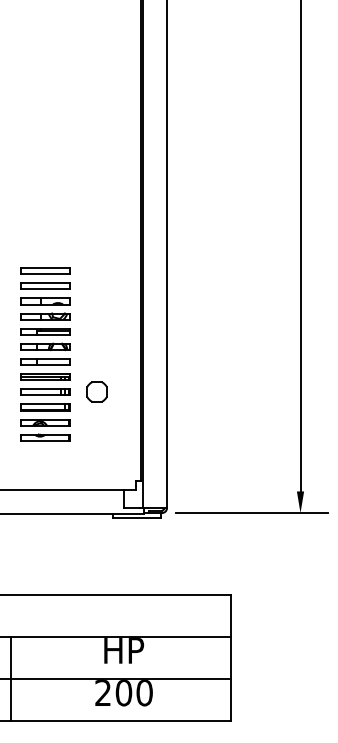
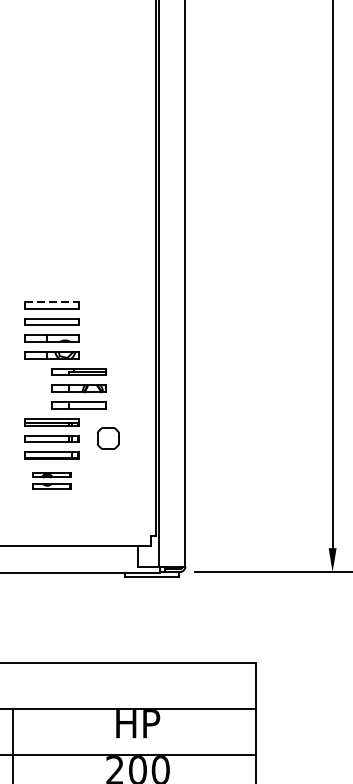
line: (46, 268) -> (52, 302), solid -> dashed
part: (45, 346) -> (79, 388), moved
part: (45, 430) -> (51, 480), size x0.7

